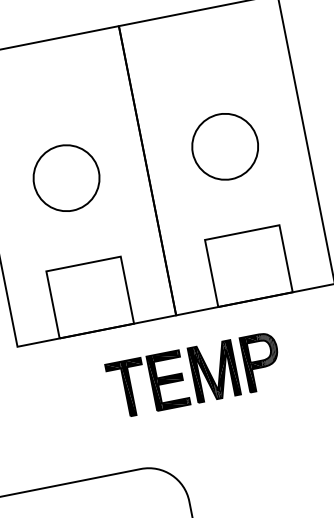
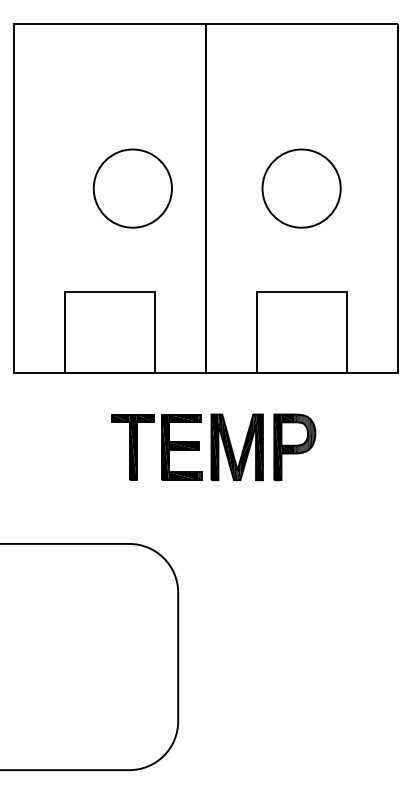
part: (66, 178) -> (132, 188), moved

